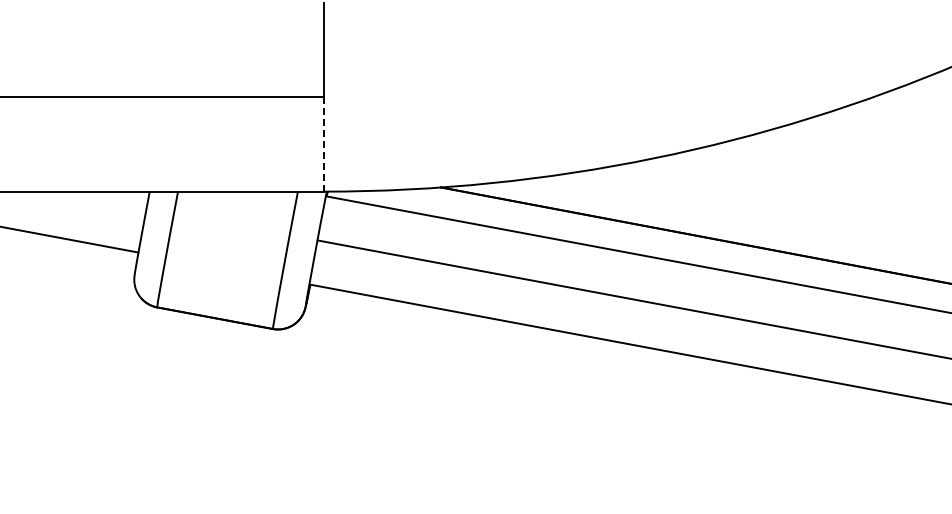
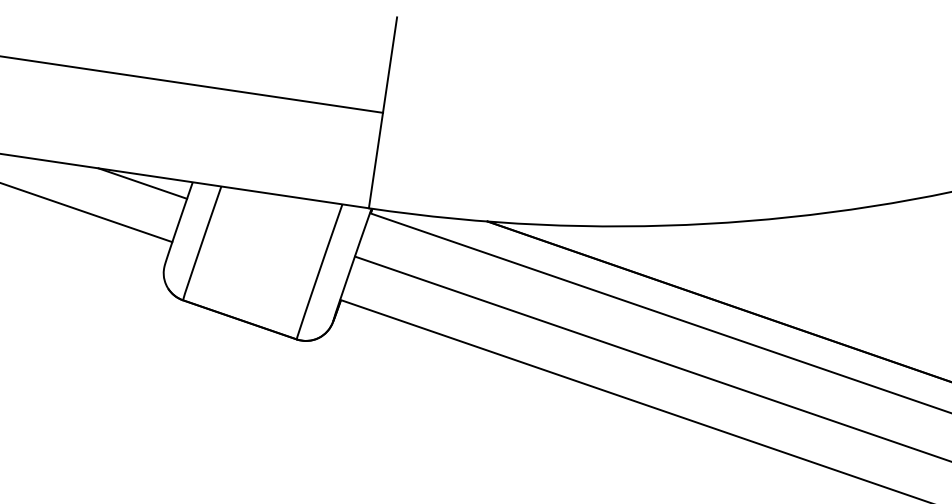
line: (324, 143) -> (376, 159), dashed -> solid
line: (101, 199) -> (142, 183), added

